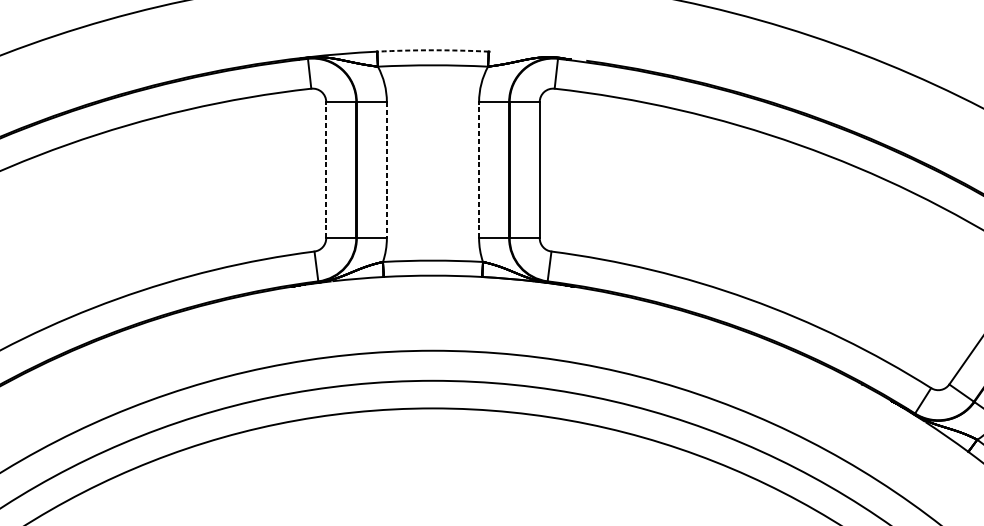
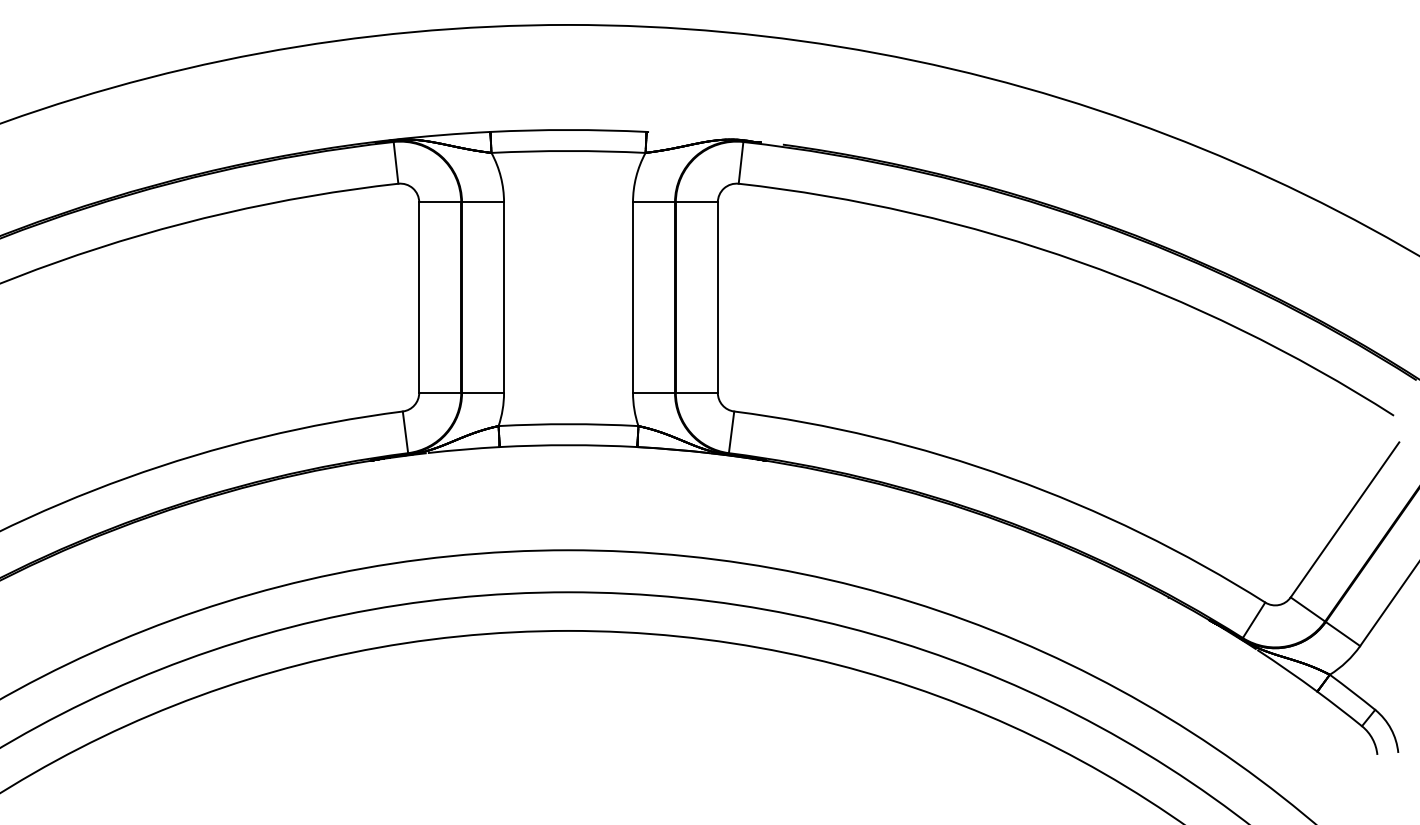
arc: (432, 50) -> (568, 130), dashed -> solid
line: (326, 170) -> (419, 297), dashed -> solid
line: (387, 170) -> (504, 298), dashed -> solid
line: (479, 170) -> (633, 297), dashed -> solid

